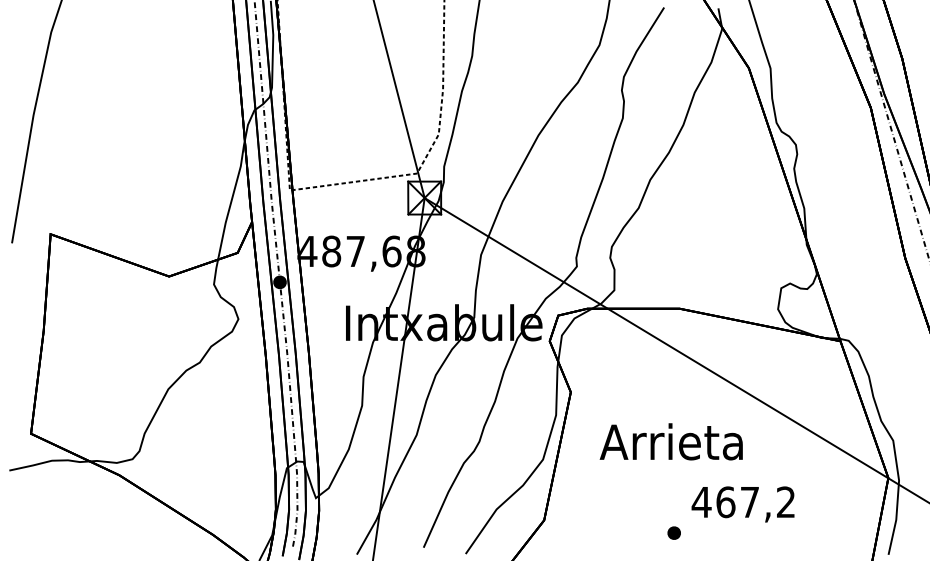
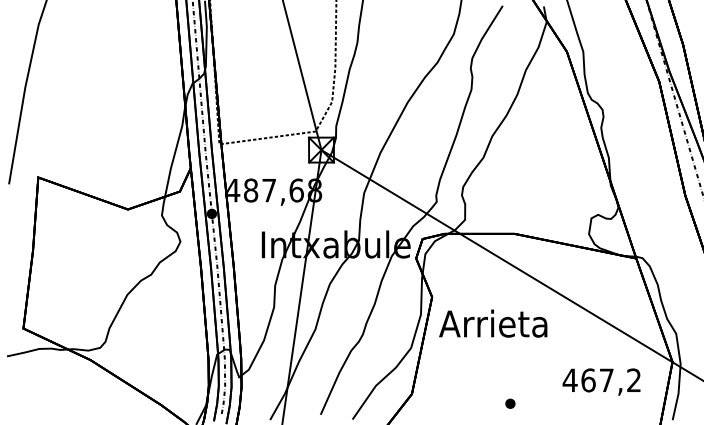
text: (671, 441) -> (493, 323), moved
text: (743, 503) -> (601, 381), moved

